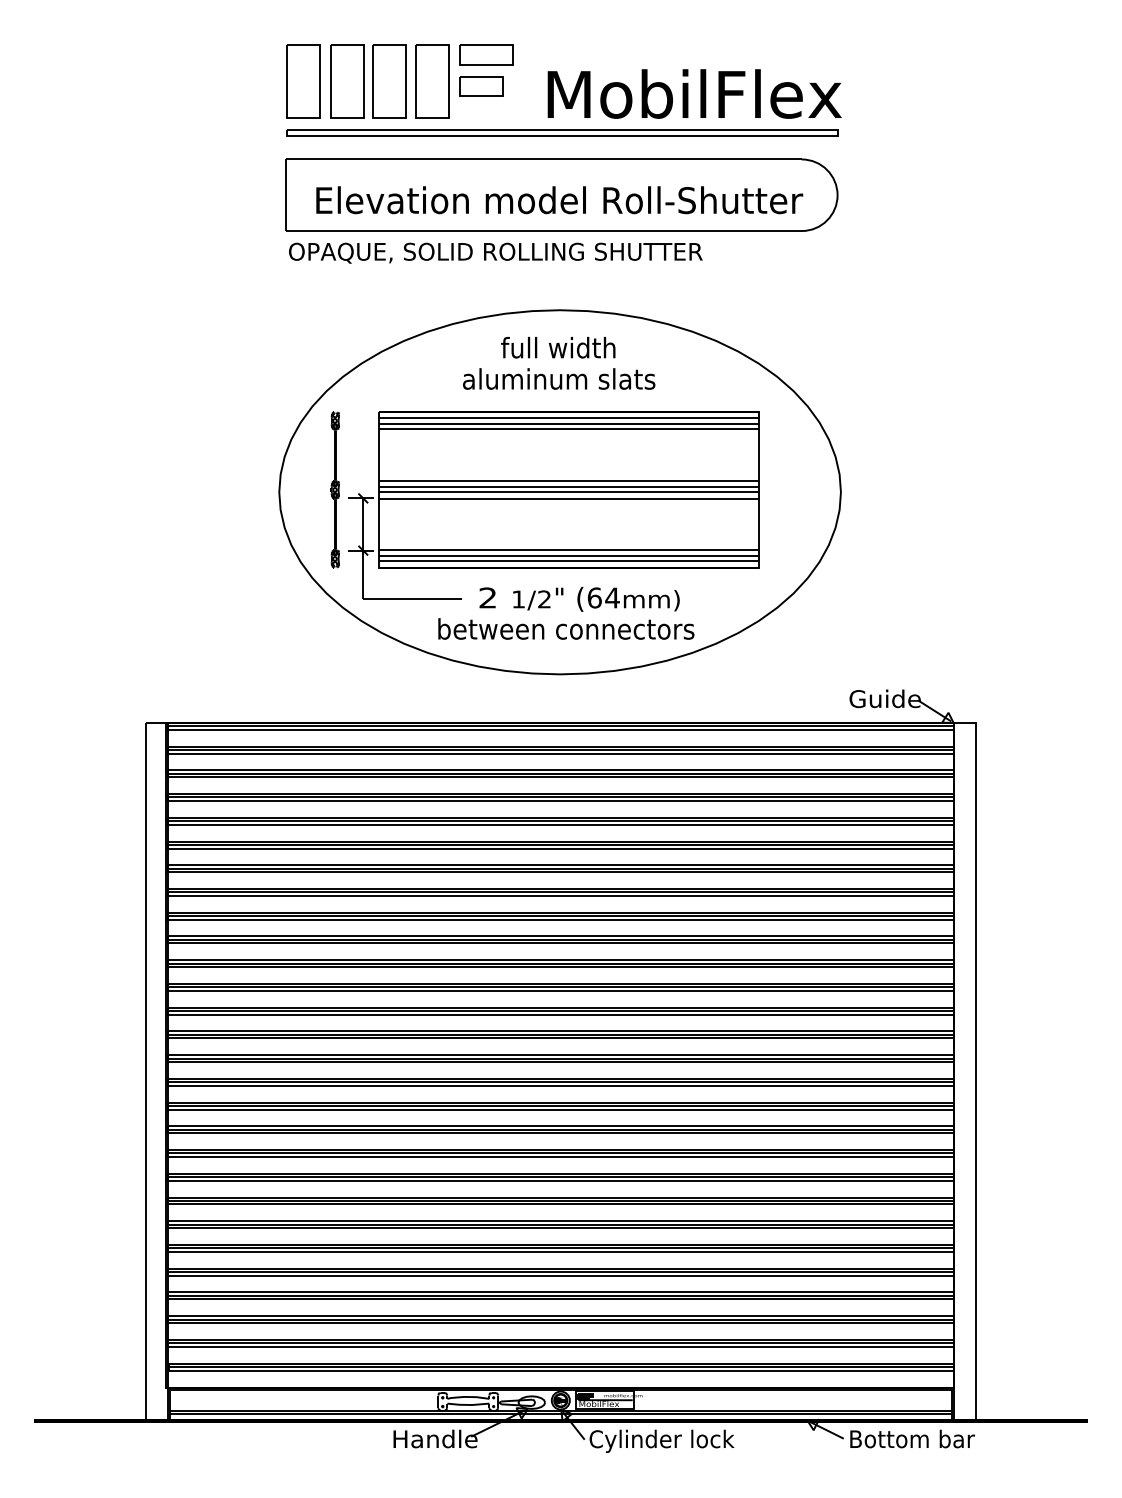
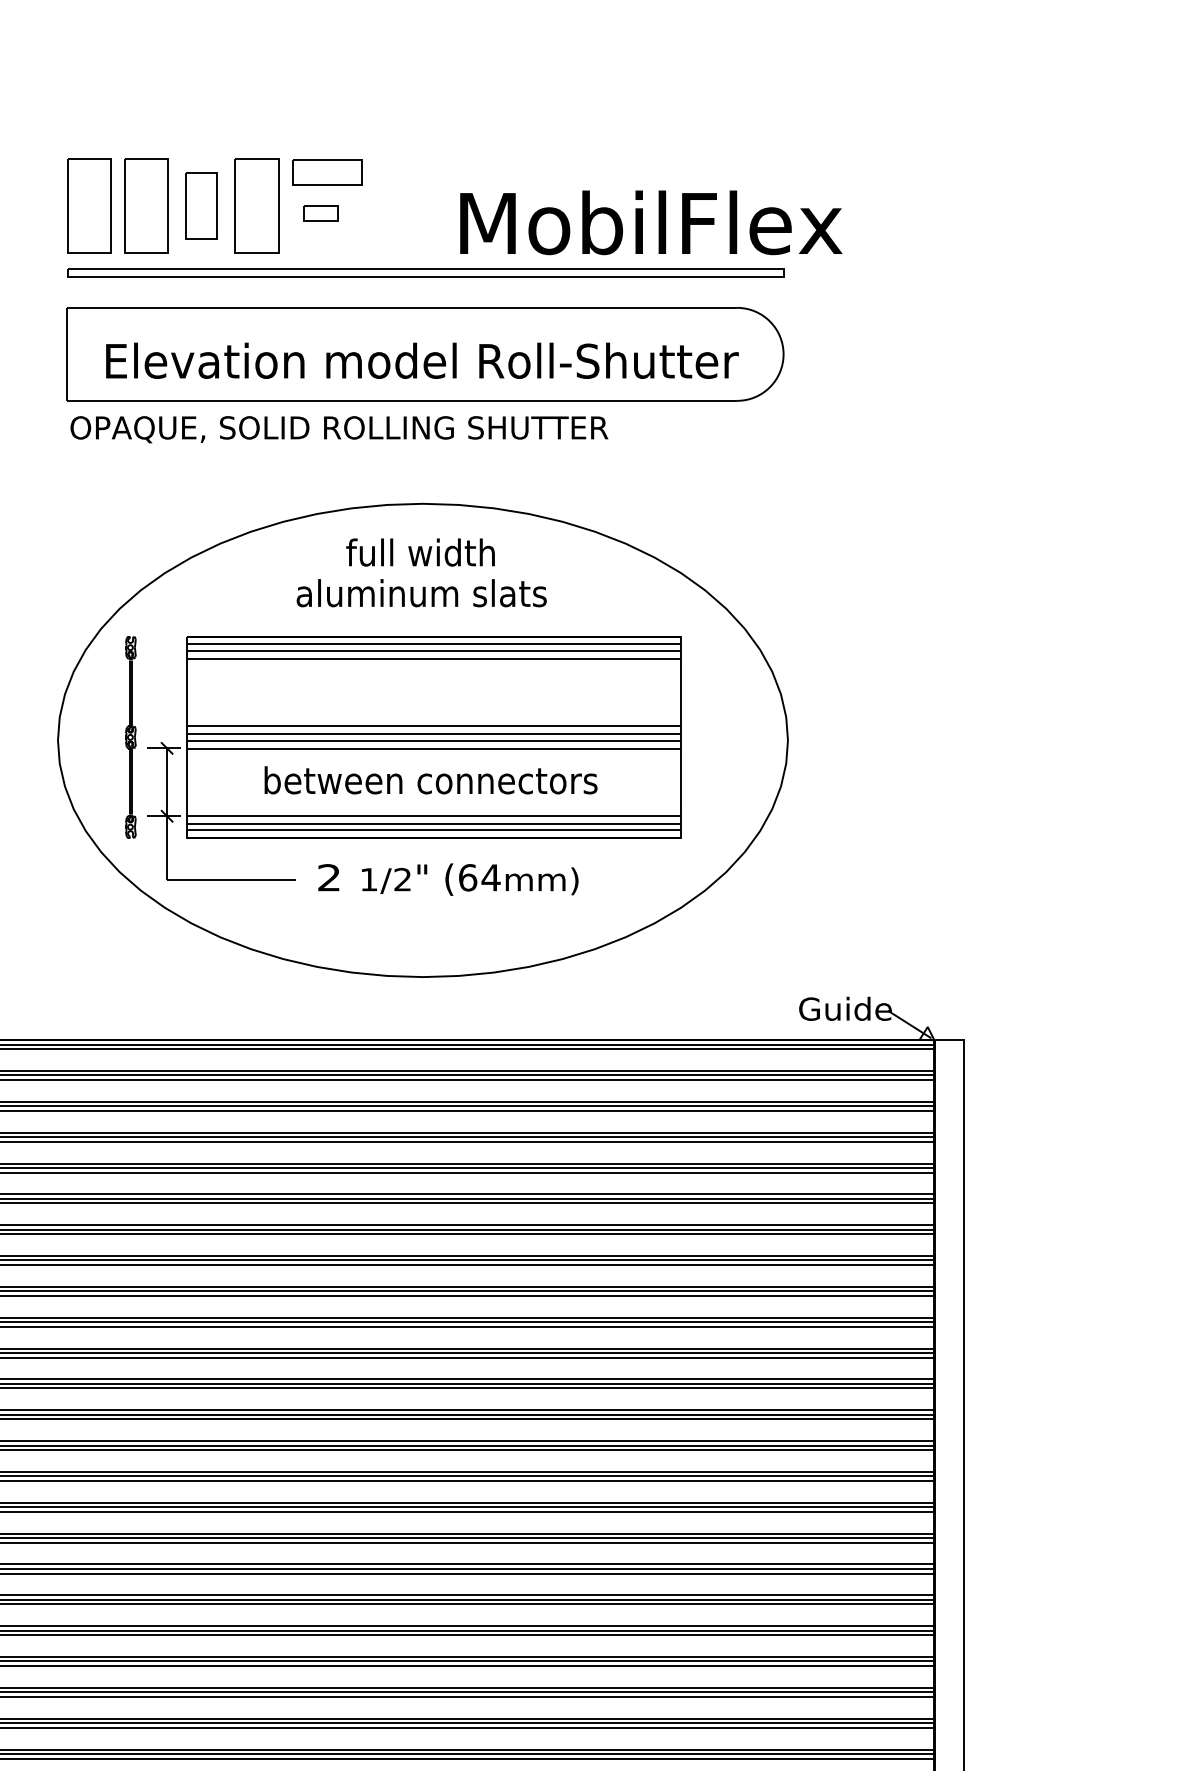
part: (389, 81) -> (201, 206), size x0.7
part: (481, 86) -> (320, 213), size x0.6
text: (694, 93) -> (650, 222), moved
text: (566, 628) -> (431, 779), moved

